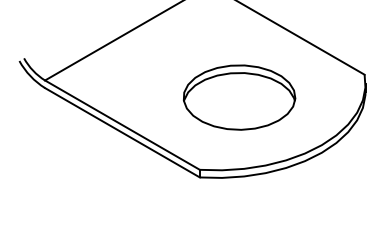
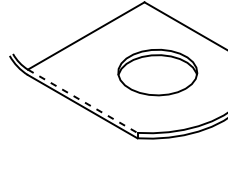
part: (239, 97) -> (157, 72), moved
line: (122, 125) -> (82, 101), solid -> dashed

